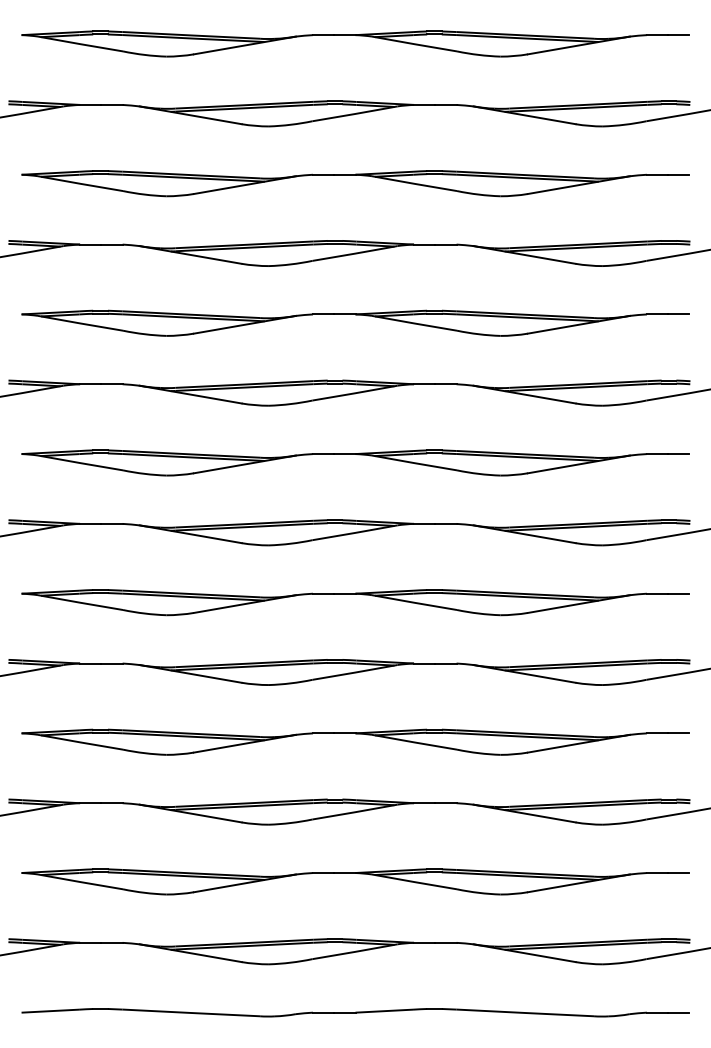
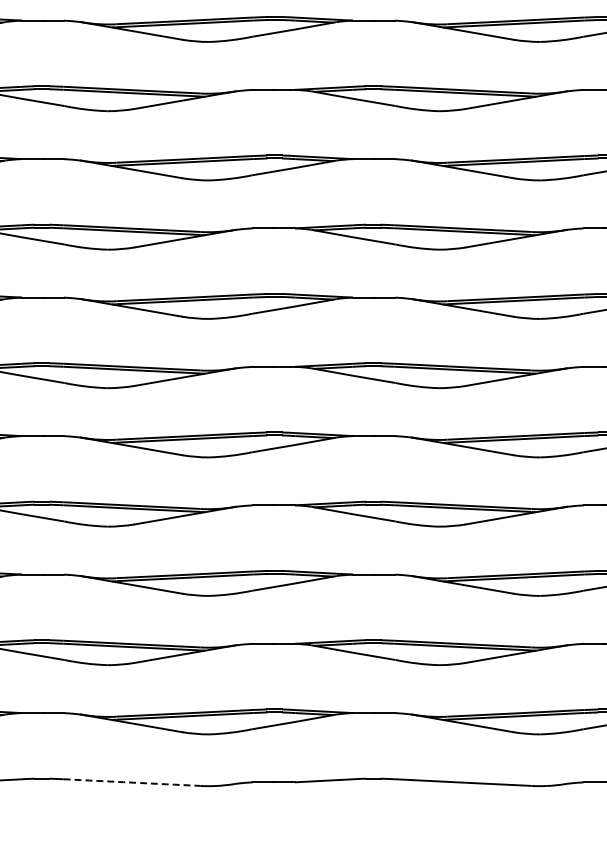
arc: (191, 1012) -> (132, 782), solid -> dashed

